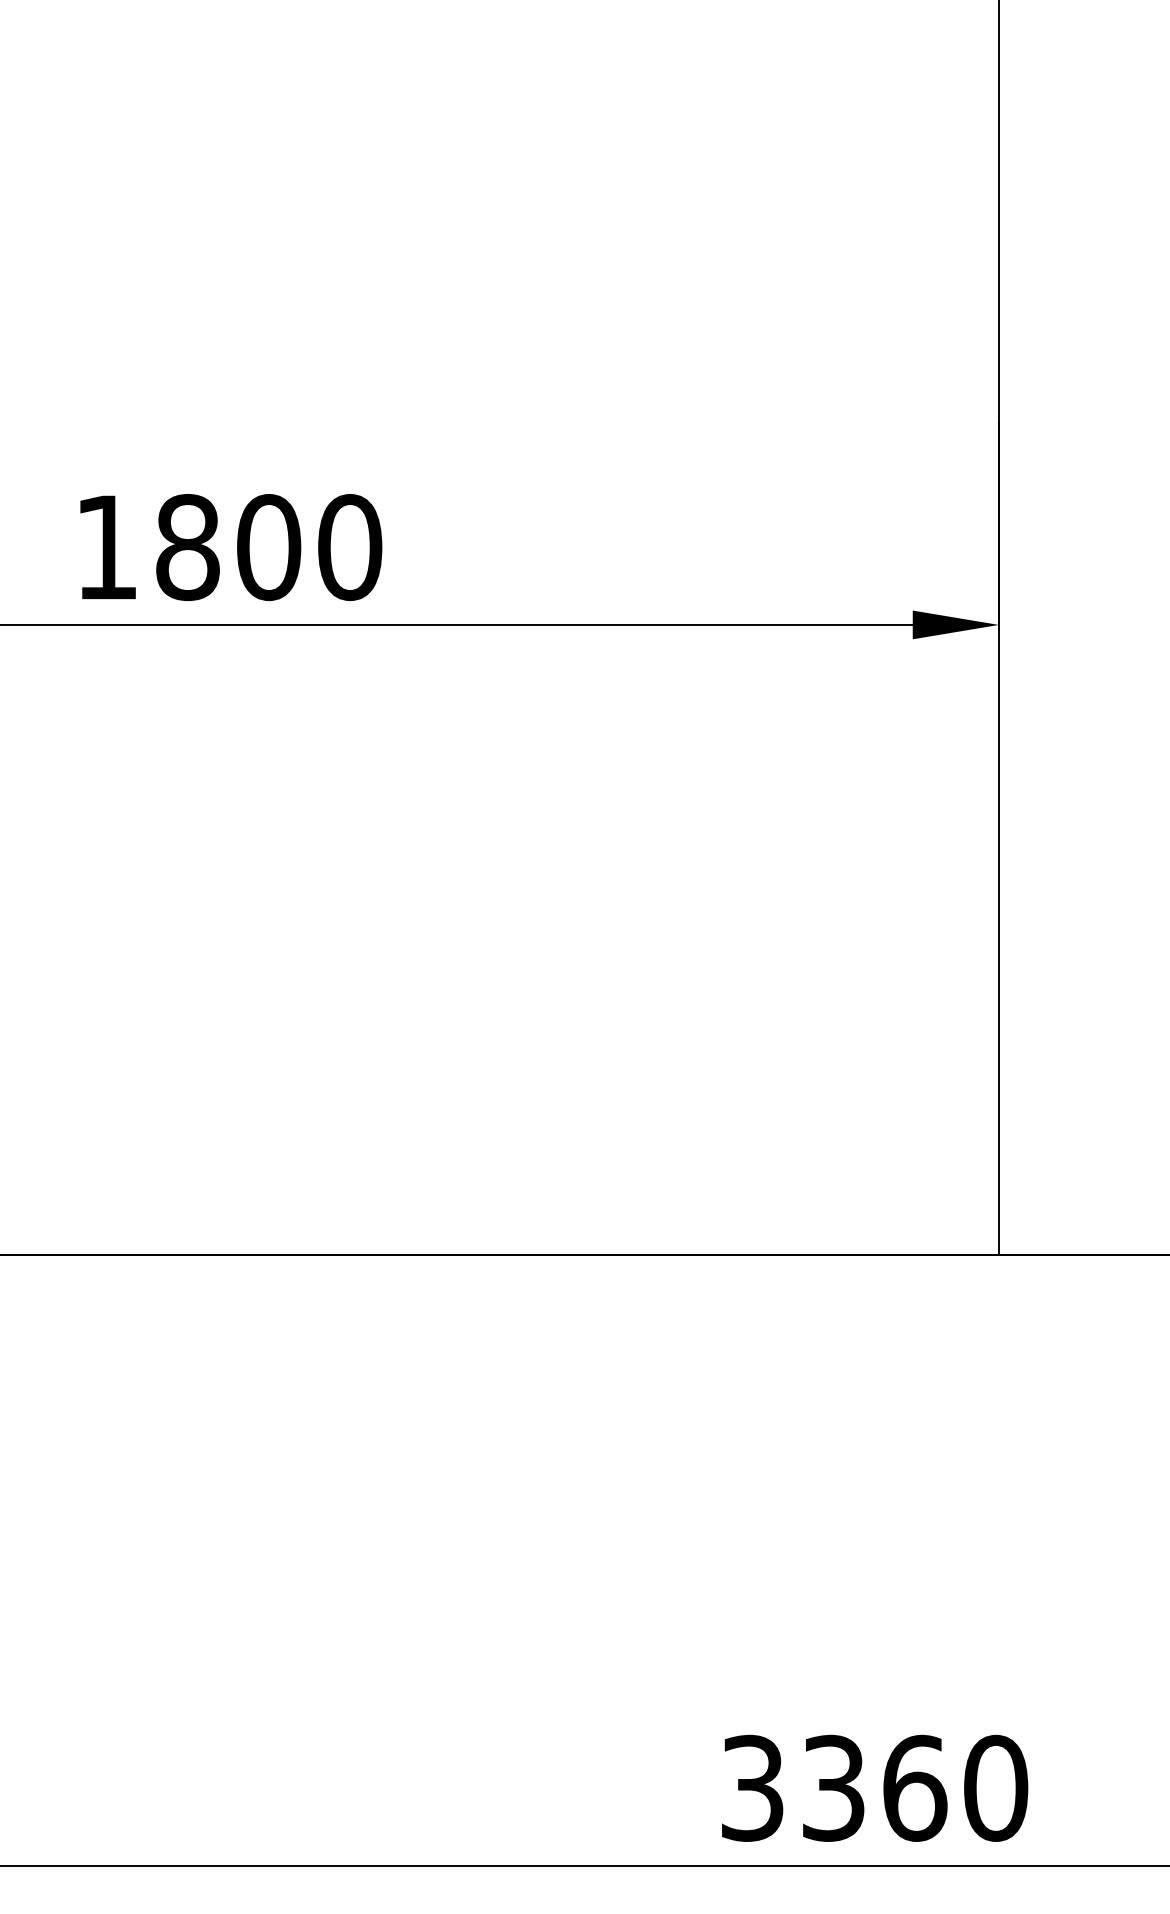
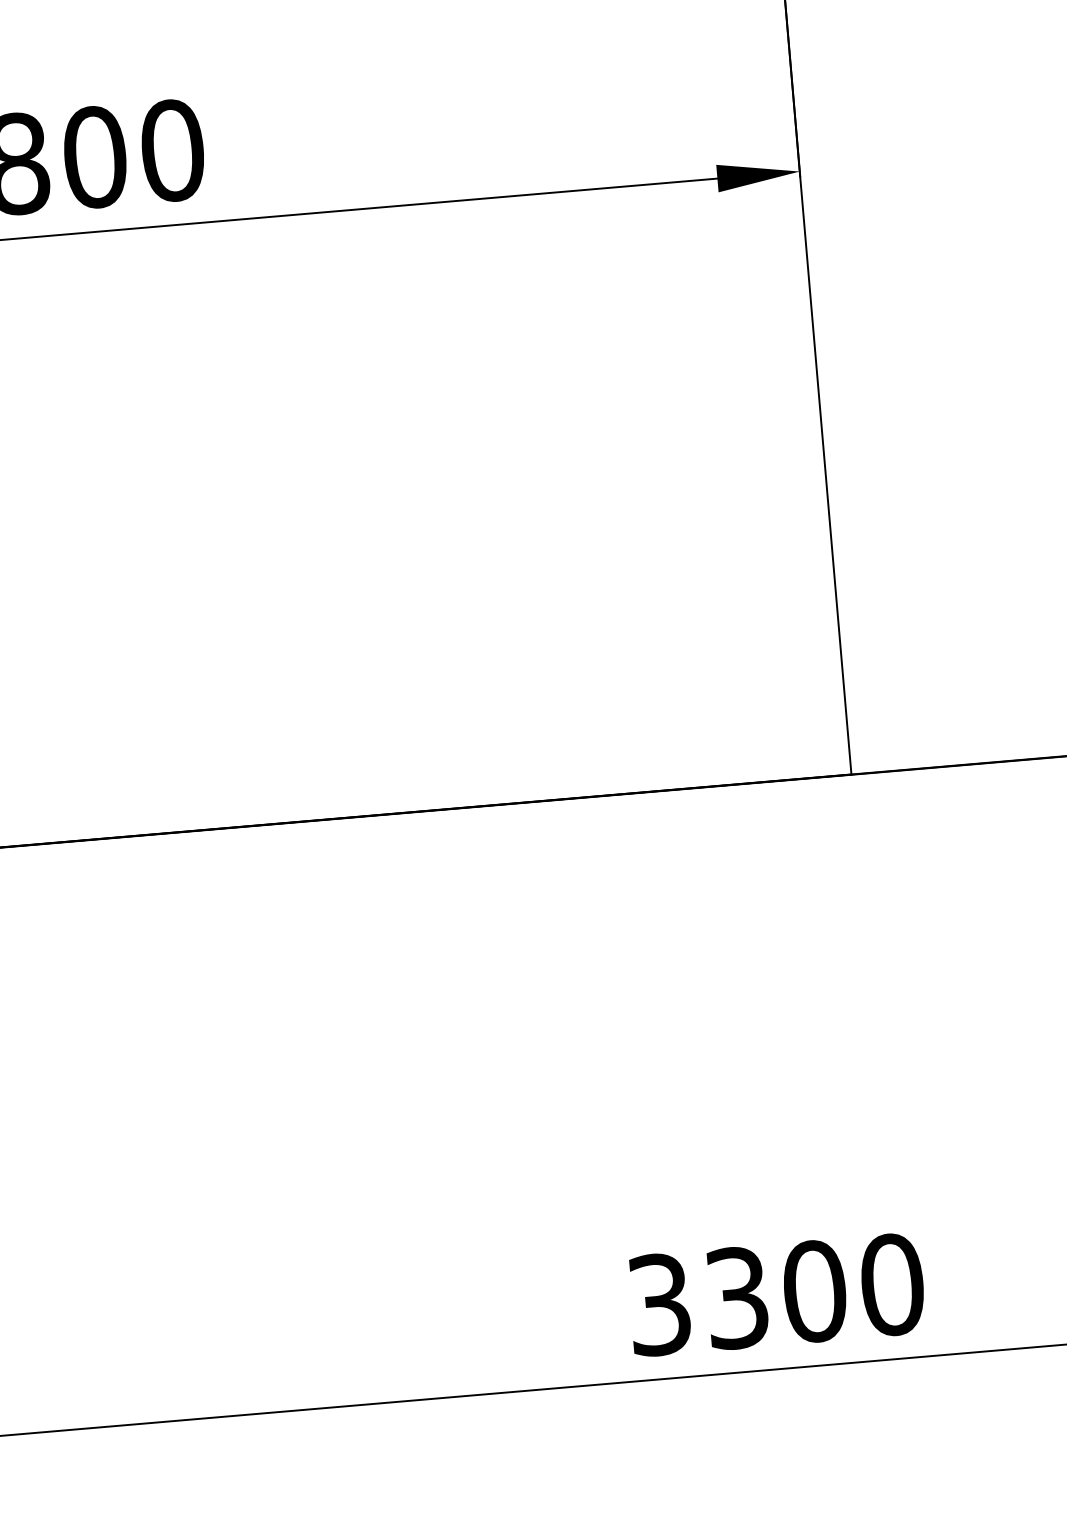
text: (915, 1787) -> (815, 1290), 3360 -> 3300

